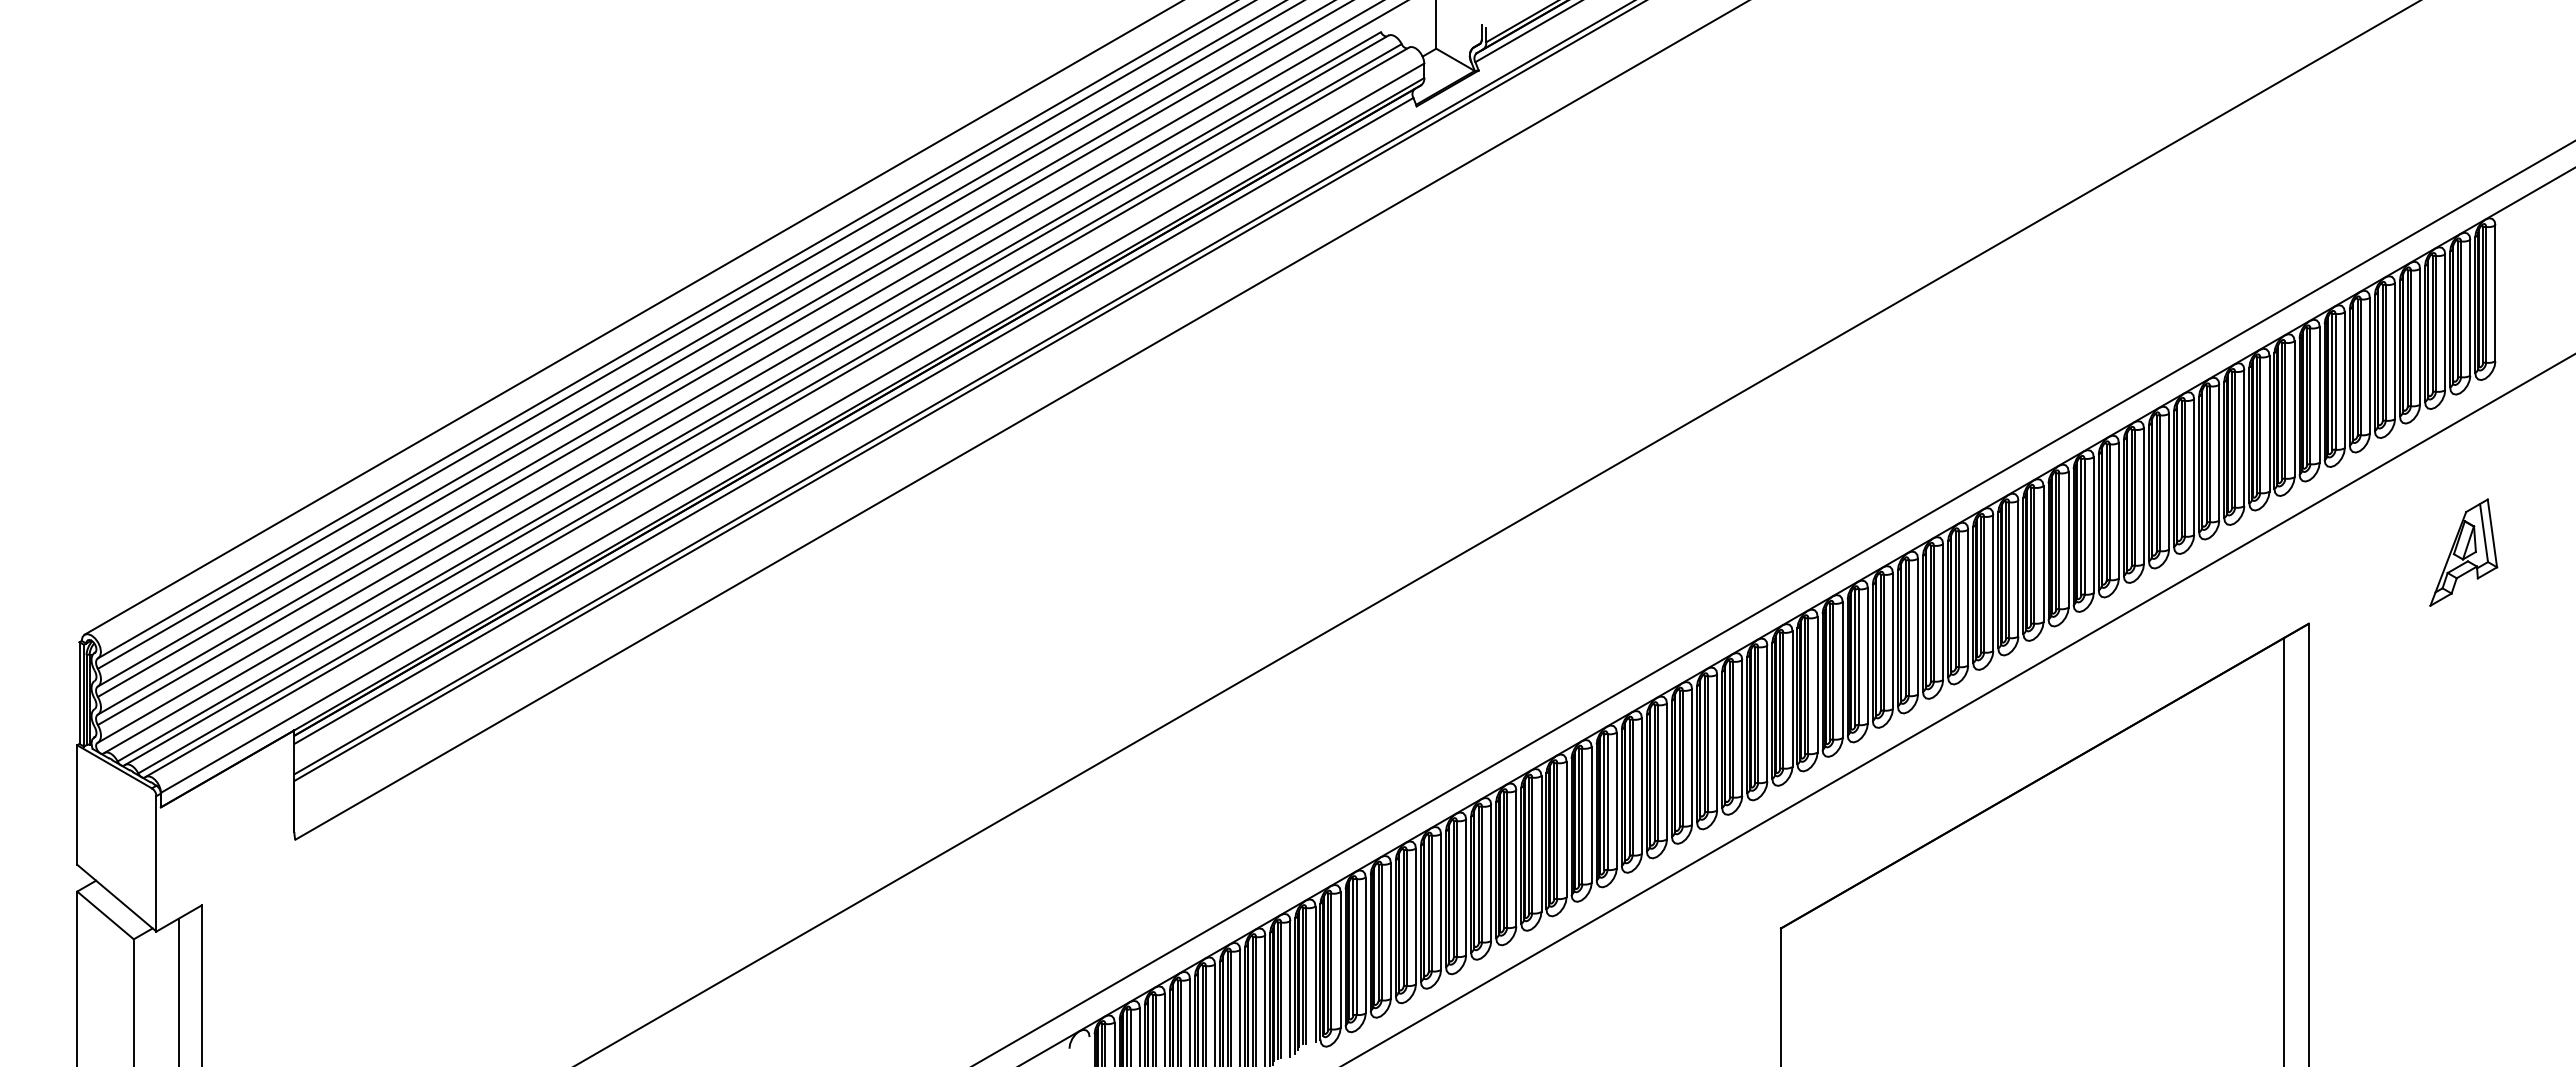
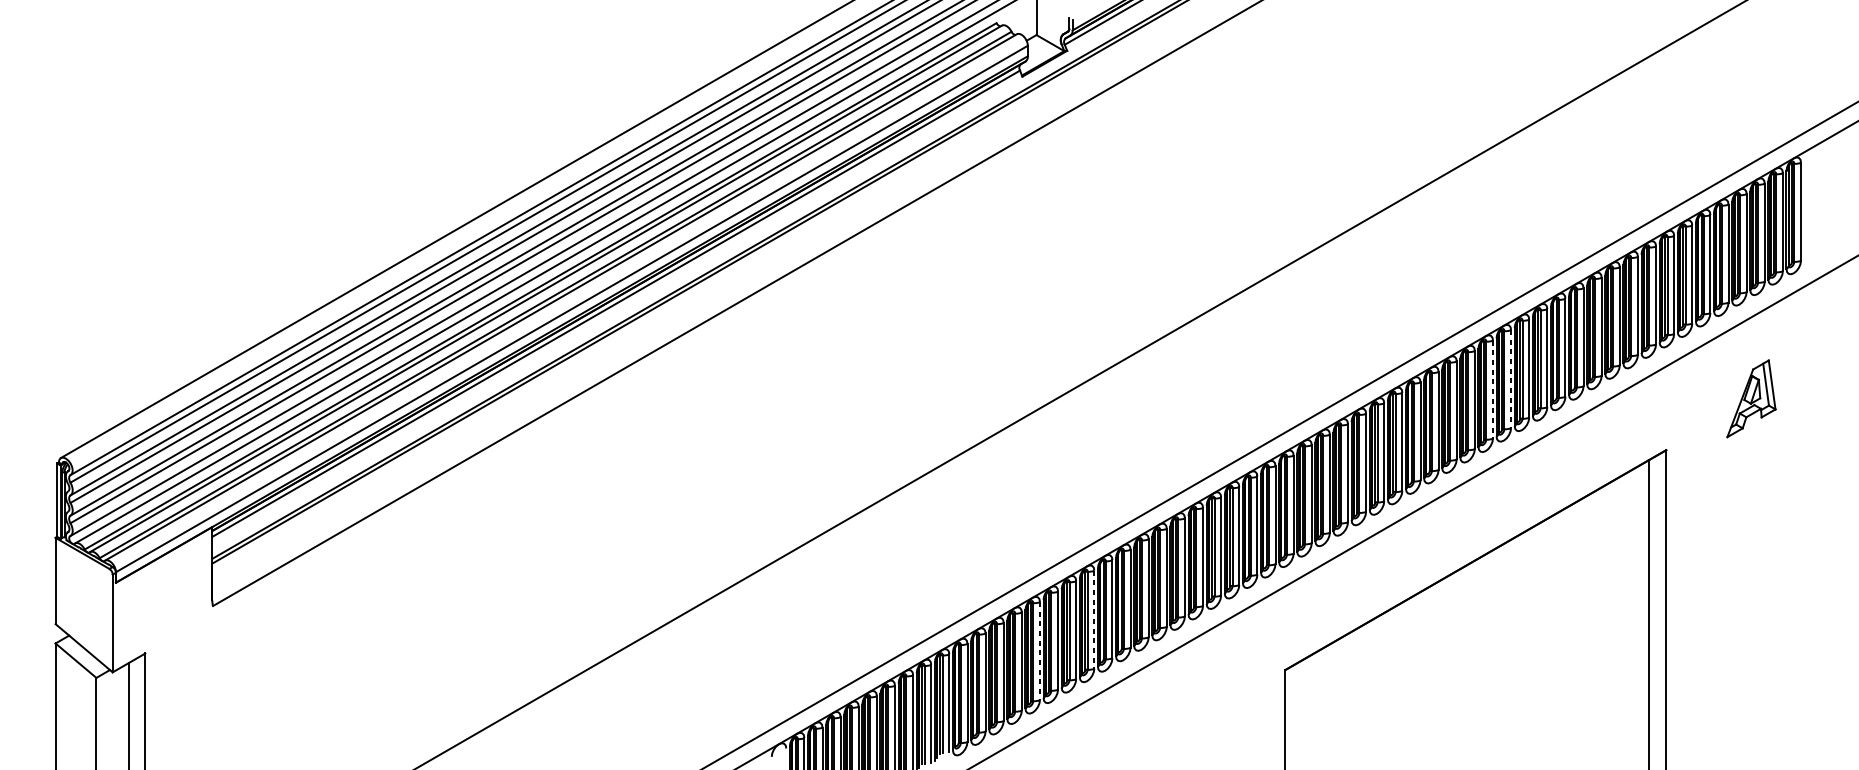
line: (2093, 525) -> (1510, 379), solid -> dashed
line: (2068, 539) -> (1492, 389), solid -> dashed
part: (2463, 552) -> (1751, 398), moved
line: (1516, 858) -> (1094, 619), solid -> dashed
line: (1441, 902) -> (1040, 651), solid -> dashed

